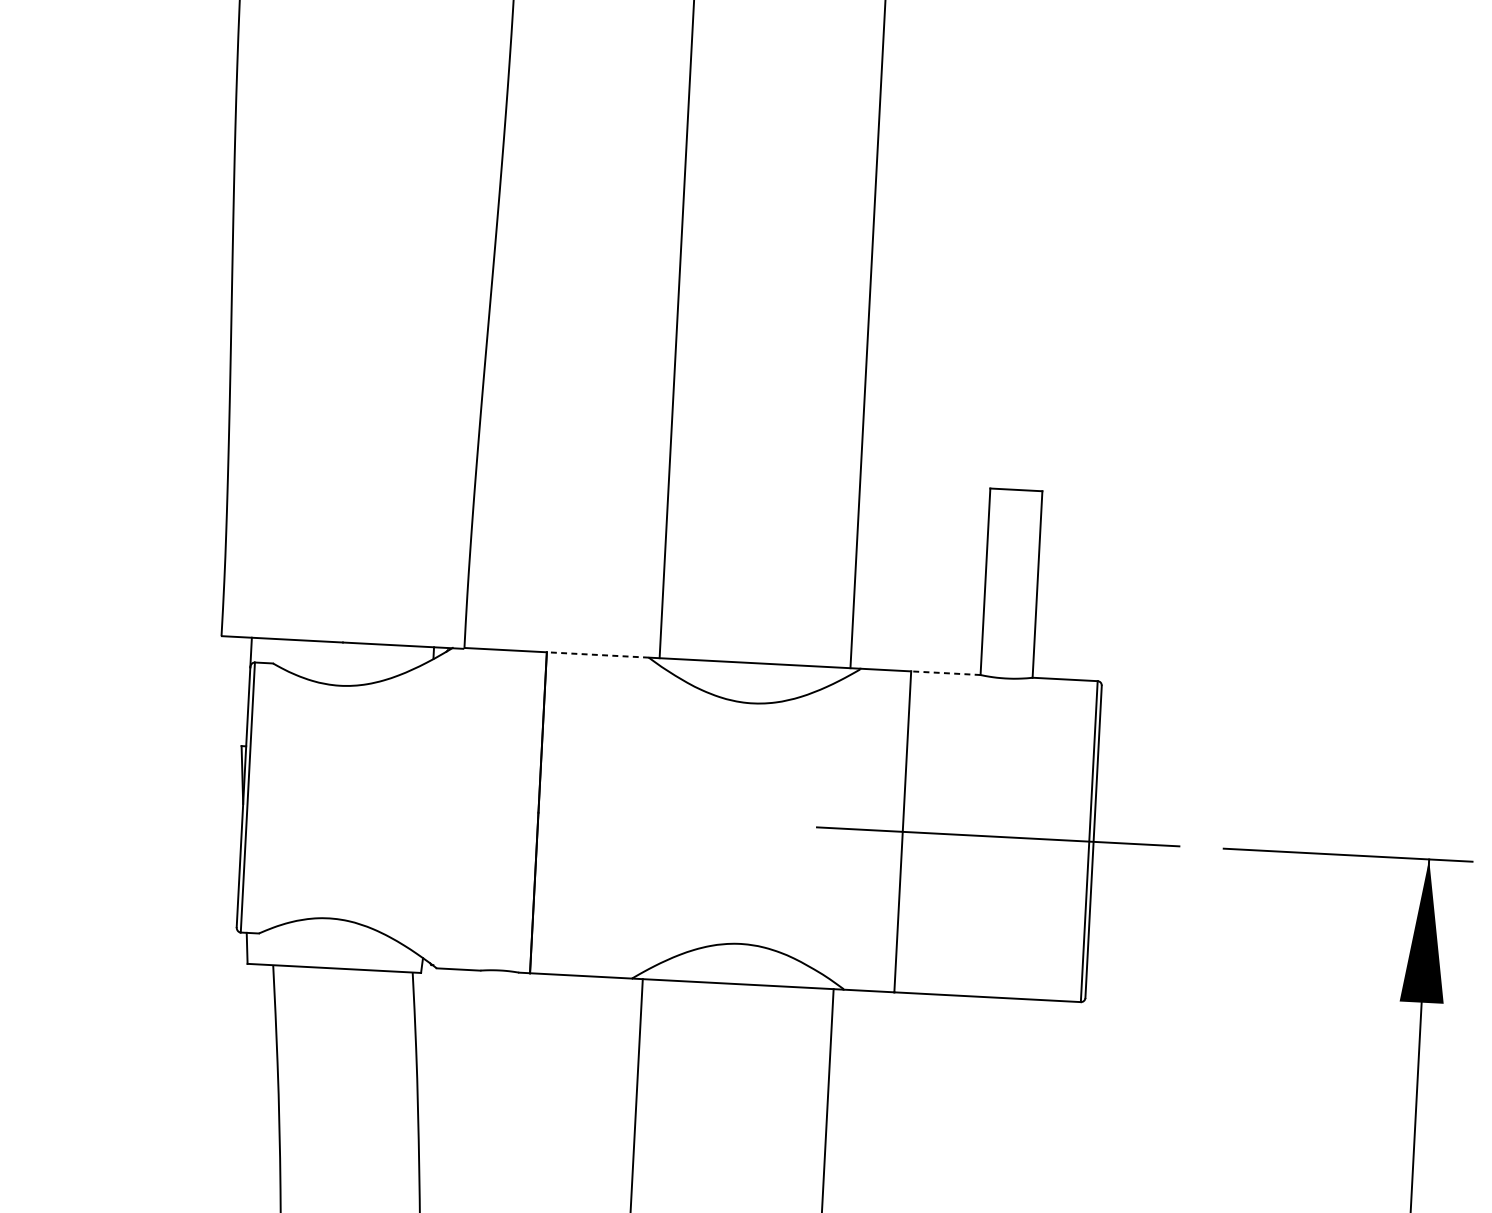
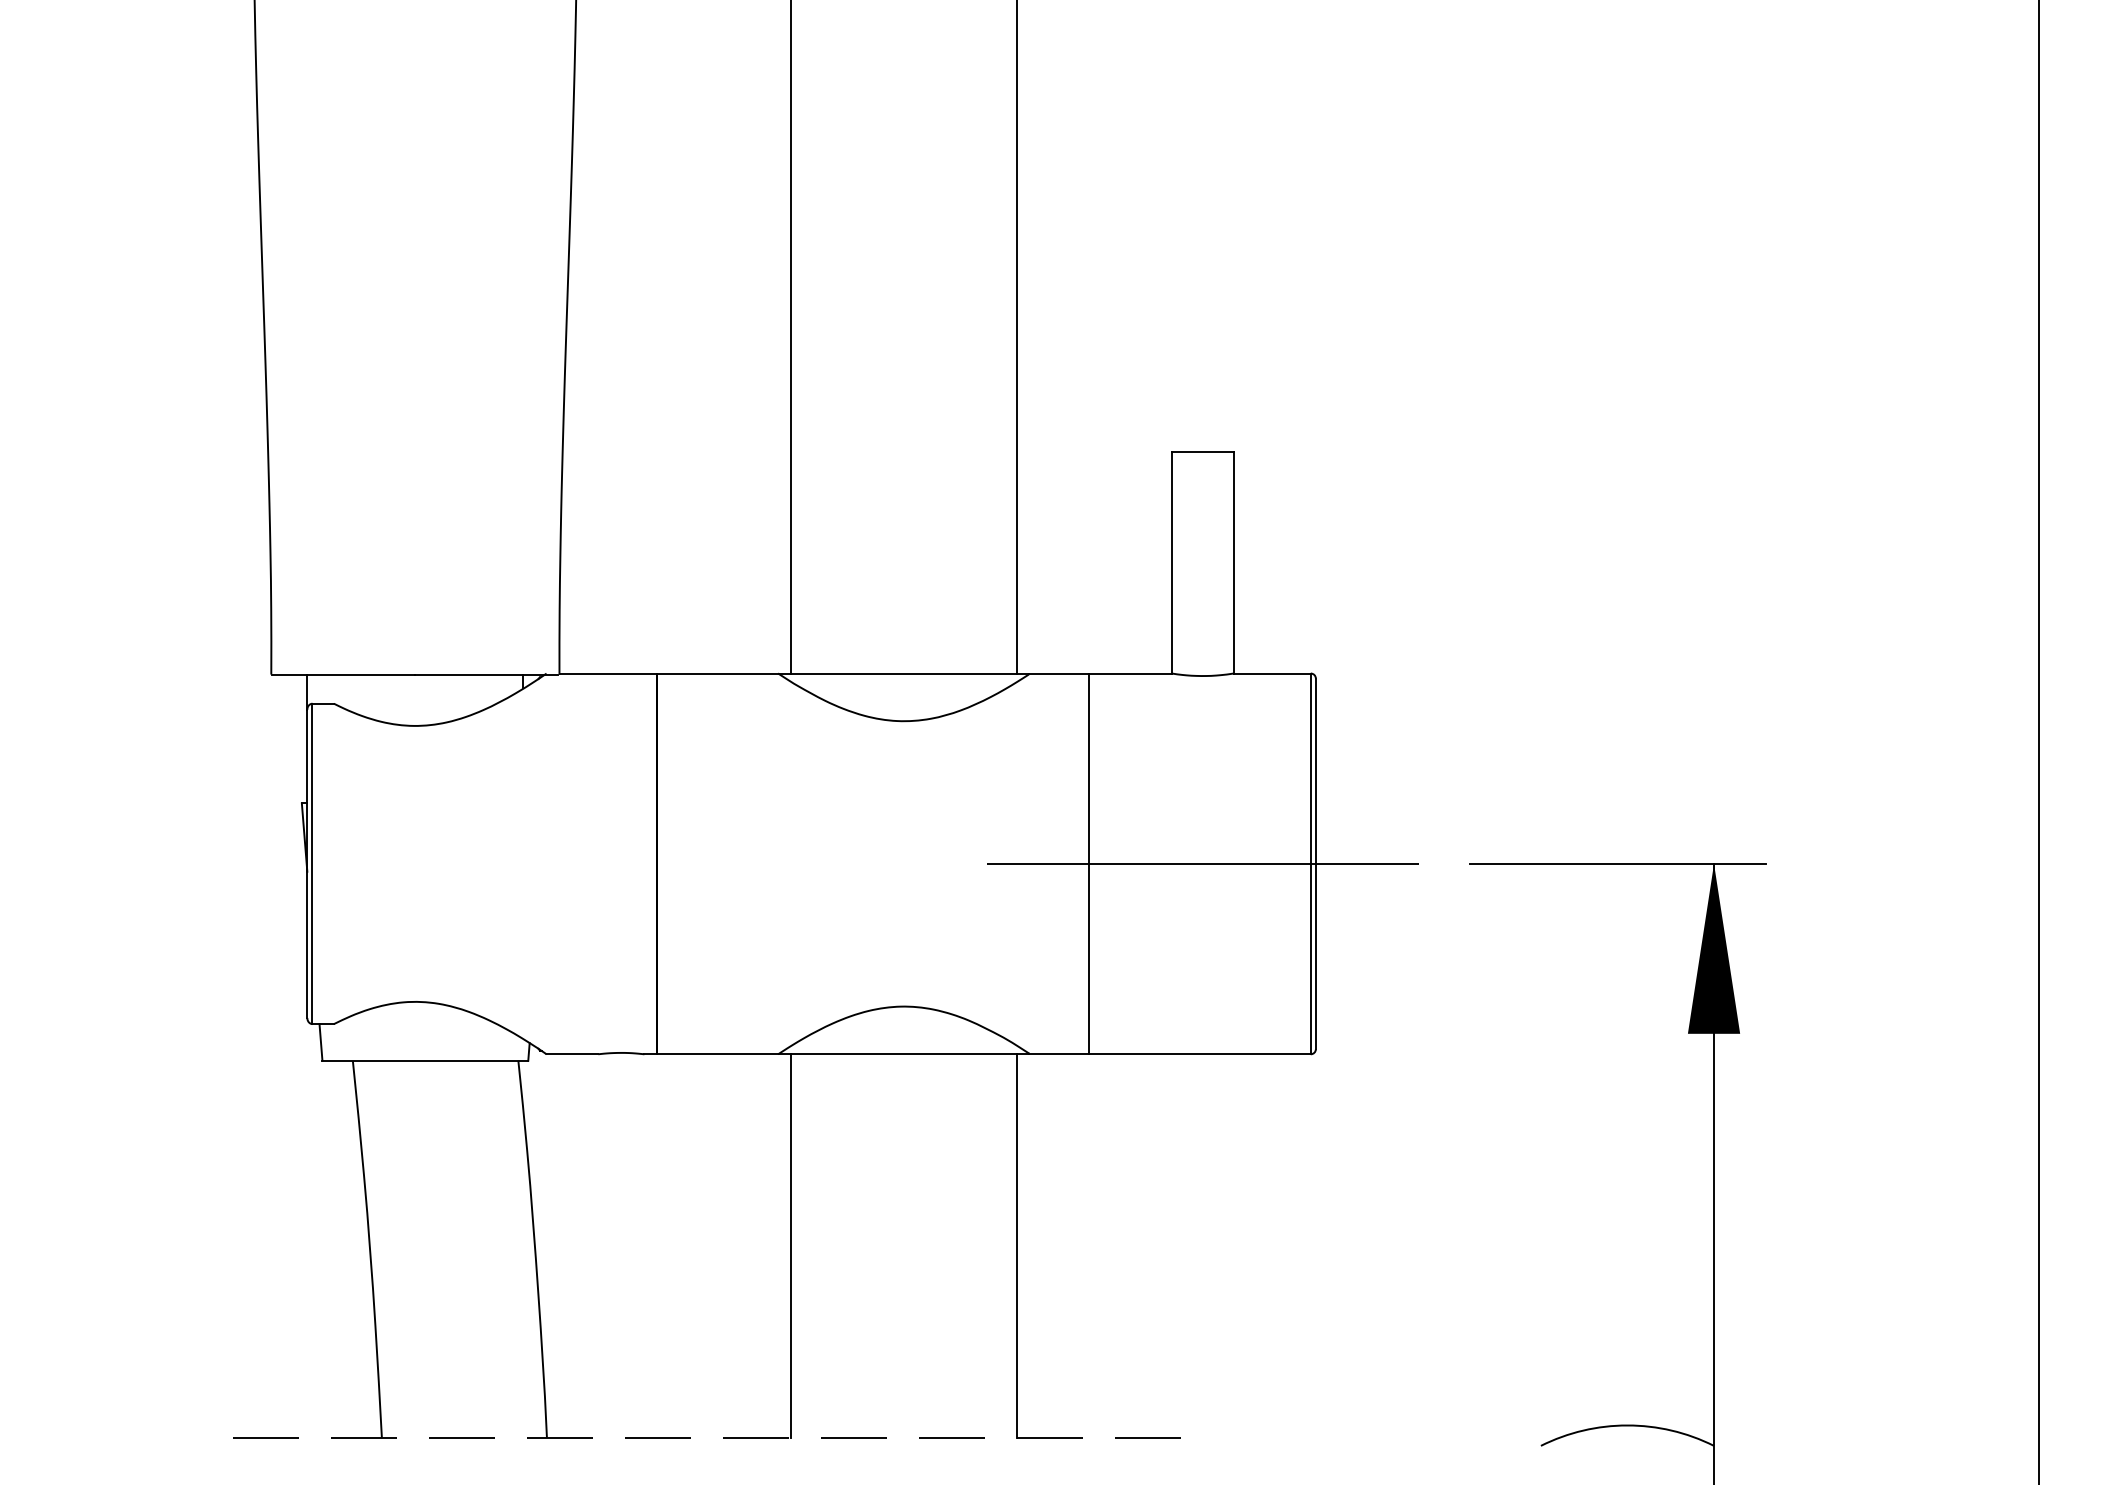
line: (597, 654) -> (717, 673), dashed -> solid
line: (945, 673) -> (1130, 673), dashed -> solid

